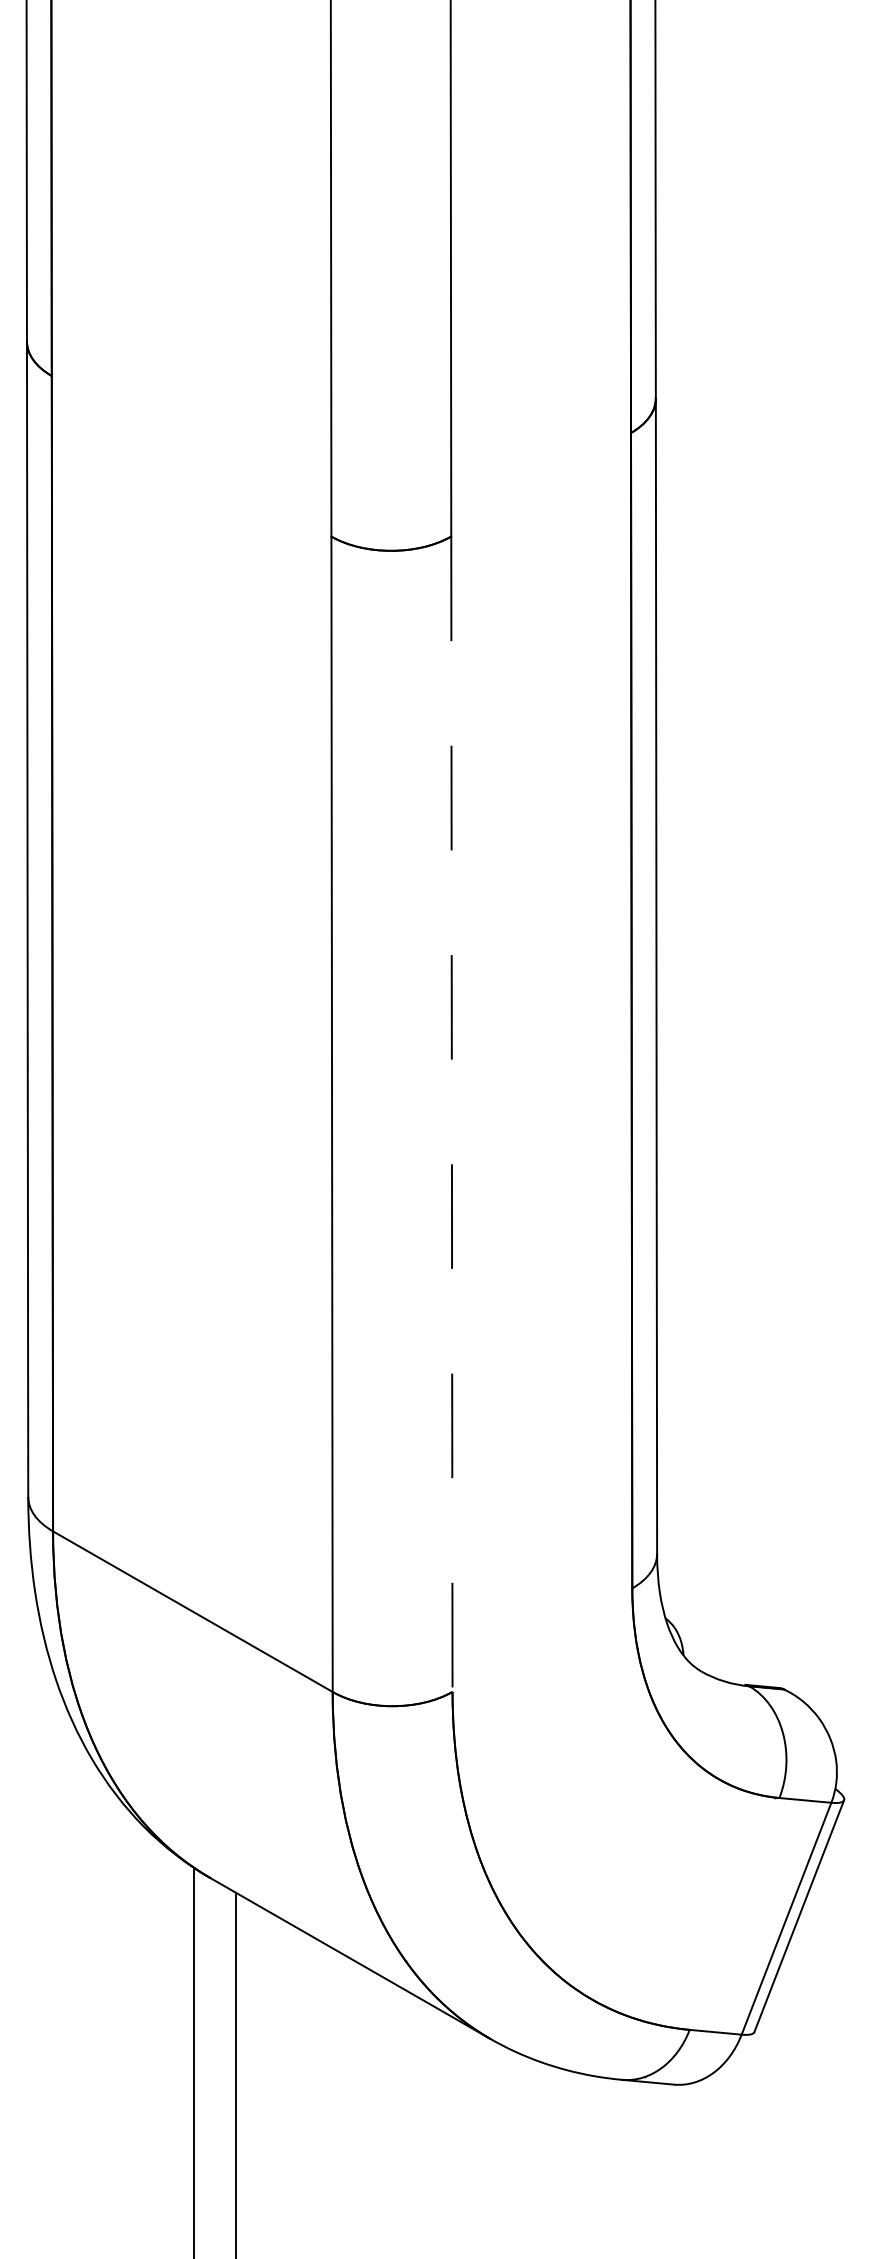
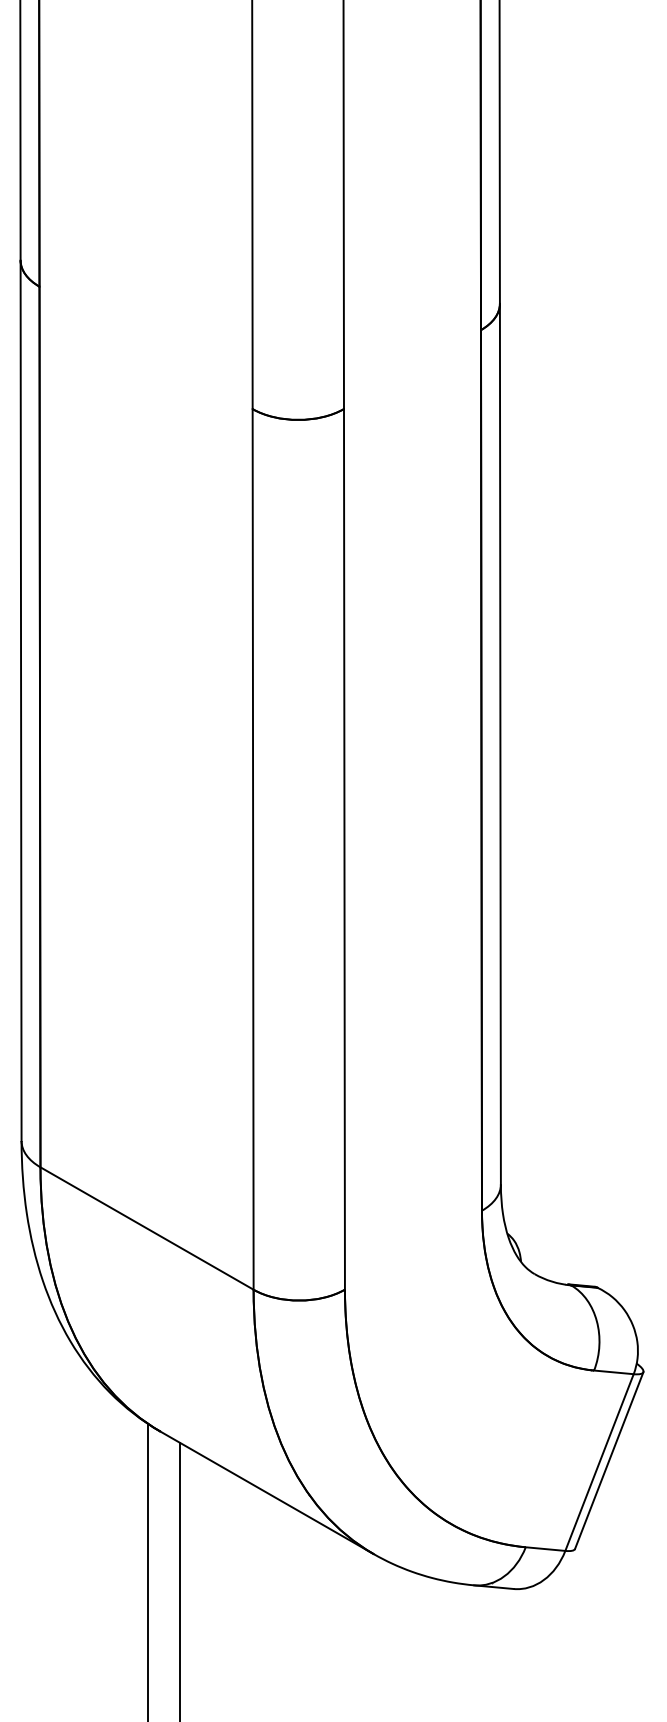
line: (451, 1114) -> (344, 849), dashed -> solid

